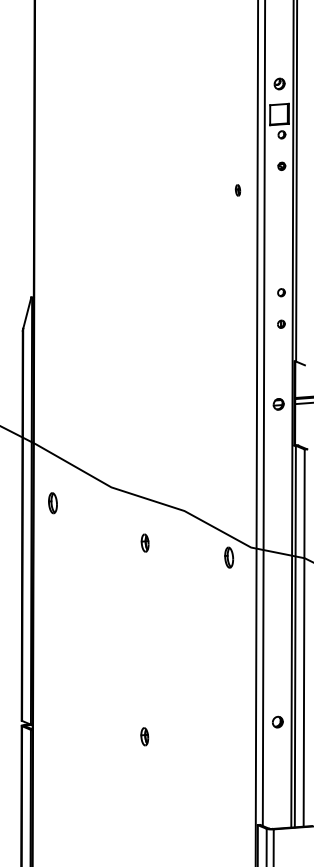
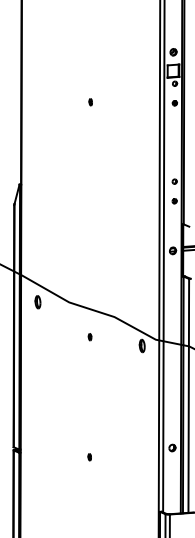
part: (237, 190) -> (90, 102), moved
part: (52, 503) -> (37, 302), moved
part: (144, 543) -> (89, 337), size x0.62
part: (144, 737) -> (89, 457), size x0.62

